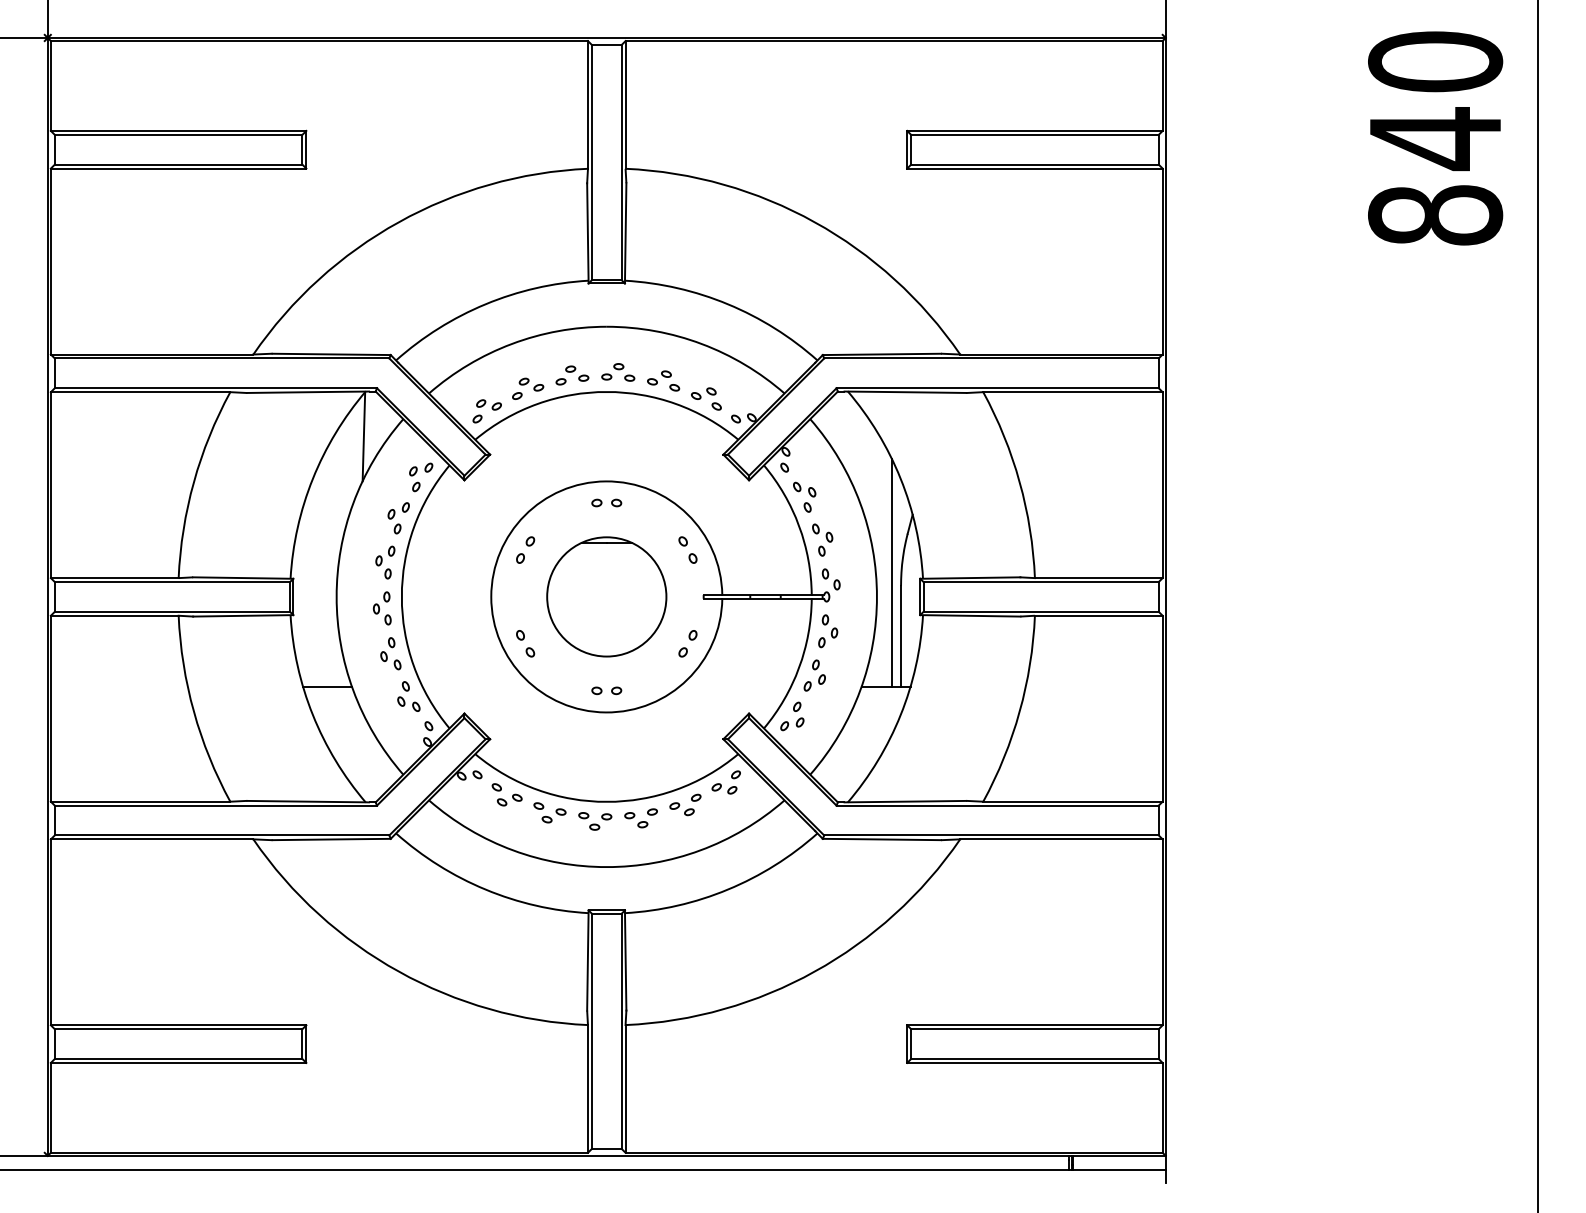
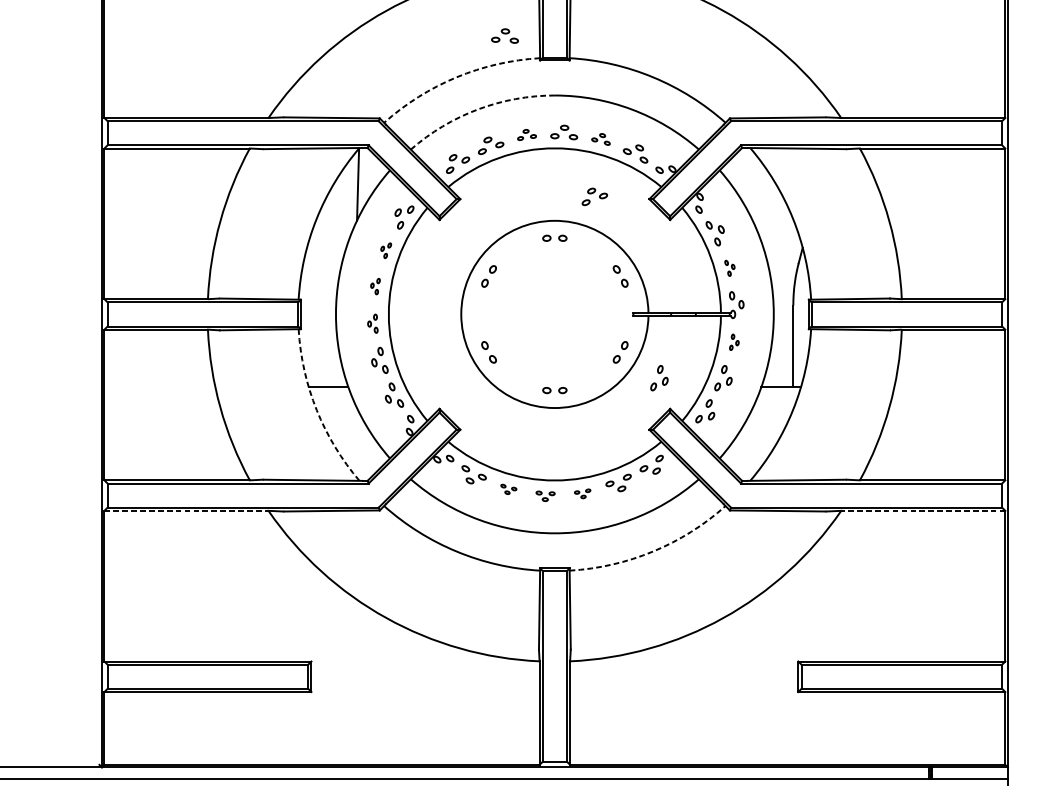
part: (545, 253) -> (505, 36), added
arc: (485, 304) -> (456, 77), solid -> dashed
arc: (511, 344) -> (477, 109), solid -> dashed
part: (572, 375) -> (527, 135), size x0.7
part: (663, 380) -> (600, 139), size x0.7
part: (656, 451) -> (595, 196), added
part: (398, 518) -> (386, 250), size x0.6
part: (822, 539) -> (729, 267), size x0.6
part: (385, 562) -> (375, 286), size x0.6
line: (892, 572) -> (786, 294), removed
part: (606, 596) -> (554, 314), removed
part: (381, 608) -> (372, 323), size x0.7
part: (828, 631) -> (734, 342), size x0.6
part: (735, 675) -> (659, 378), added
arc: (312, 715) -> (316, 410), solid -> dashed
part: (549, 812) -> (508, 489), size x0.6
part: (640, 818) -> (582, 493), size x0.6
part: (595, 821) -> (545, 496), size x0.7
line: (152, 839) -> (186, 510), solid -> dashed
line: (1060, 839) -> (922, 510), solid -> dashed
arc: (728, 889) -> (653, 551), solid -> dashed

